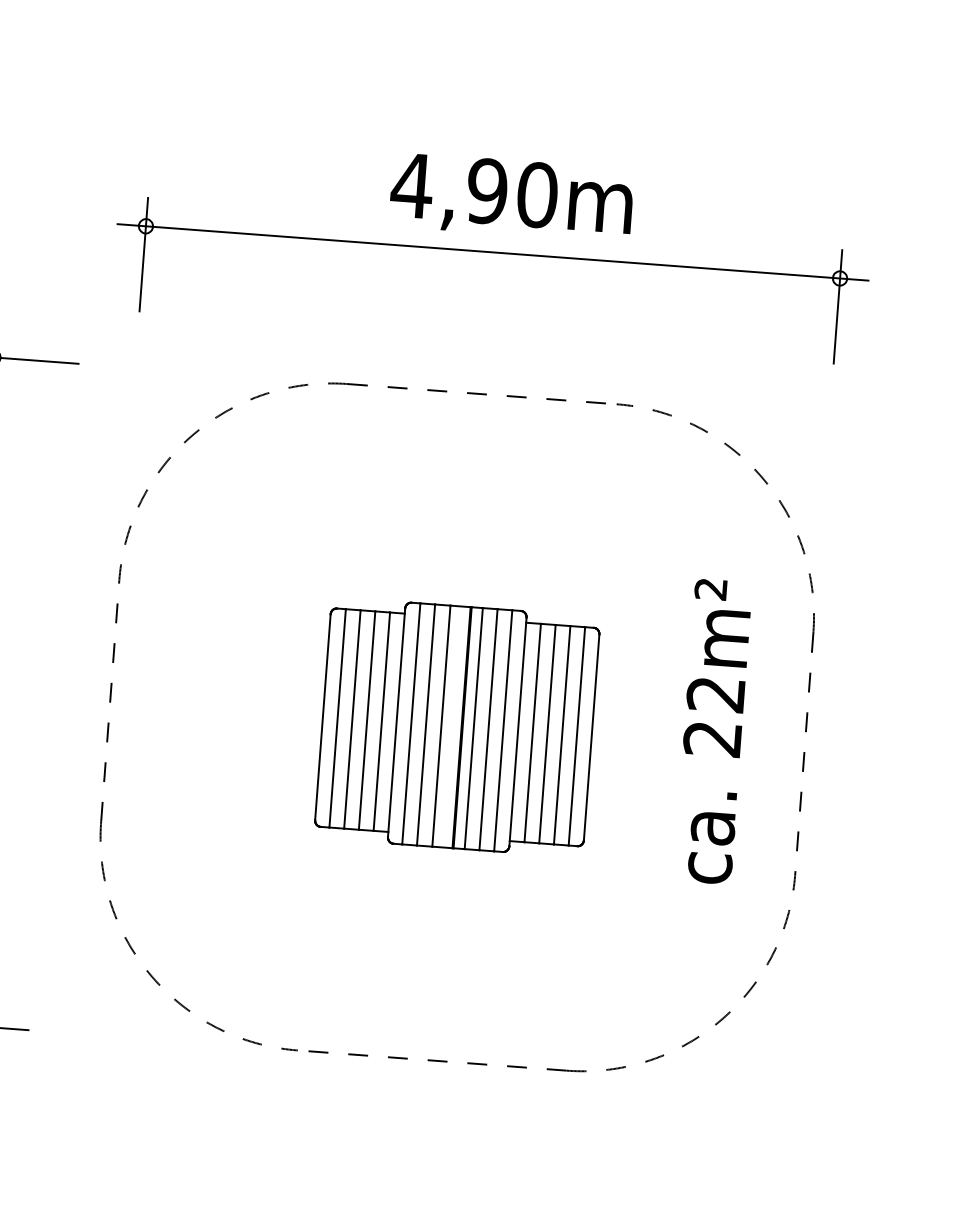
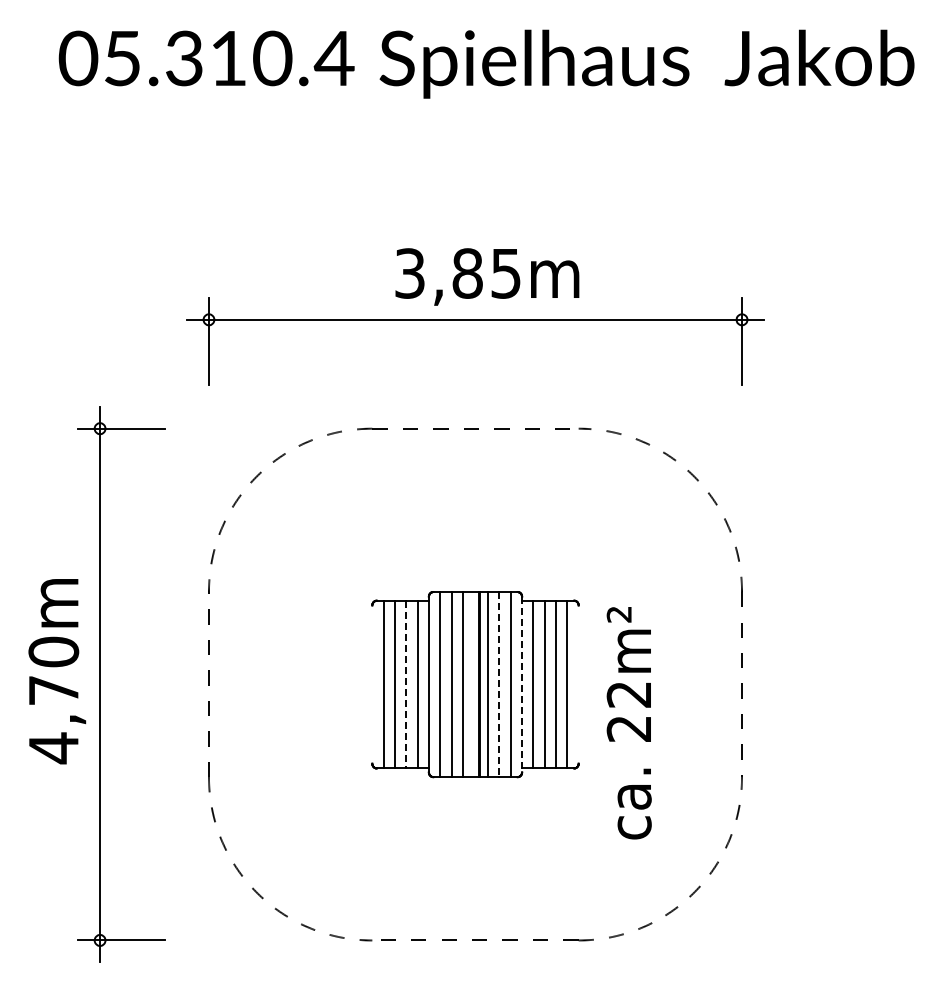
text: (474, 190) -> (457, 273), 4,90m -> 3,85m
line: (323, 717) -> (372, 684), removed
line: (367, 720) -> (406, 684), solid -> dashed
line: (488, 729) -> (499, 684), solid -> dashed
line: (518, 731) -> (522, 684), solid -> dashed
text: (712, 732) -> (628, 723), moved
line: (591, 737) -> (578, 684), removed

